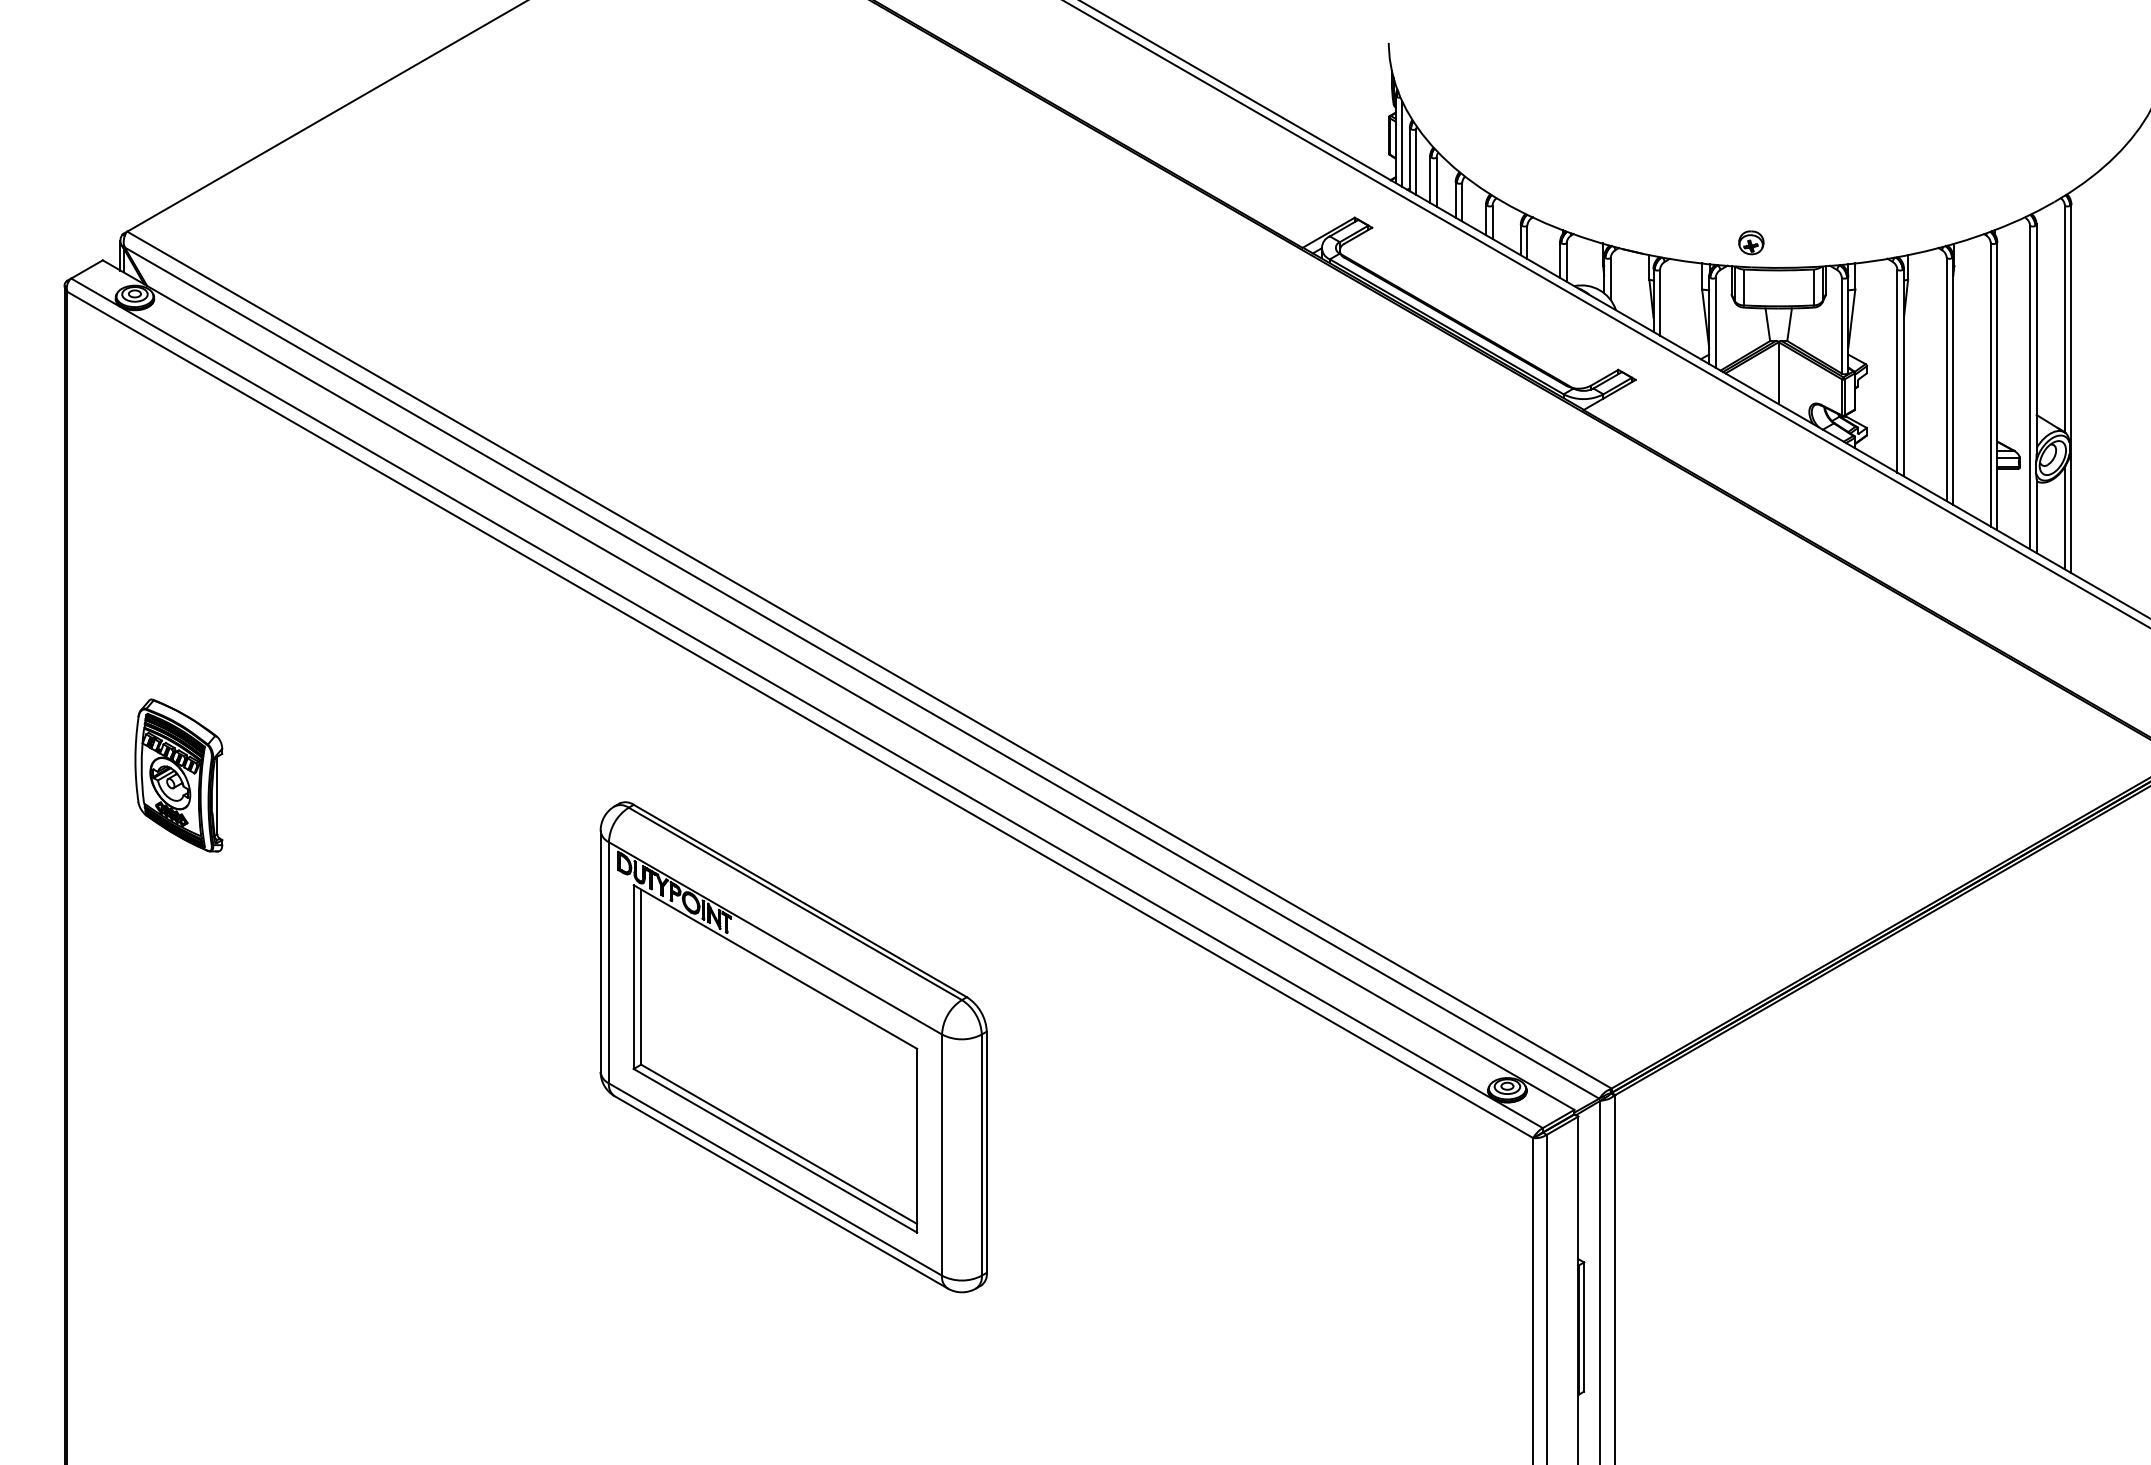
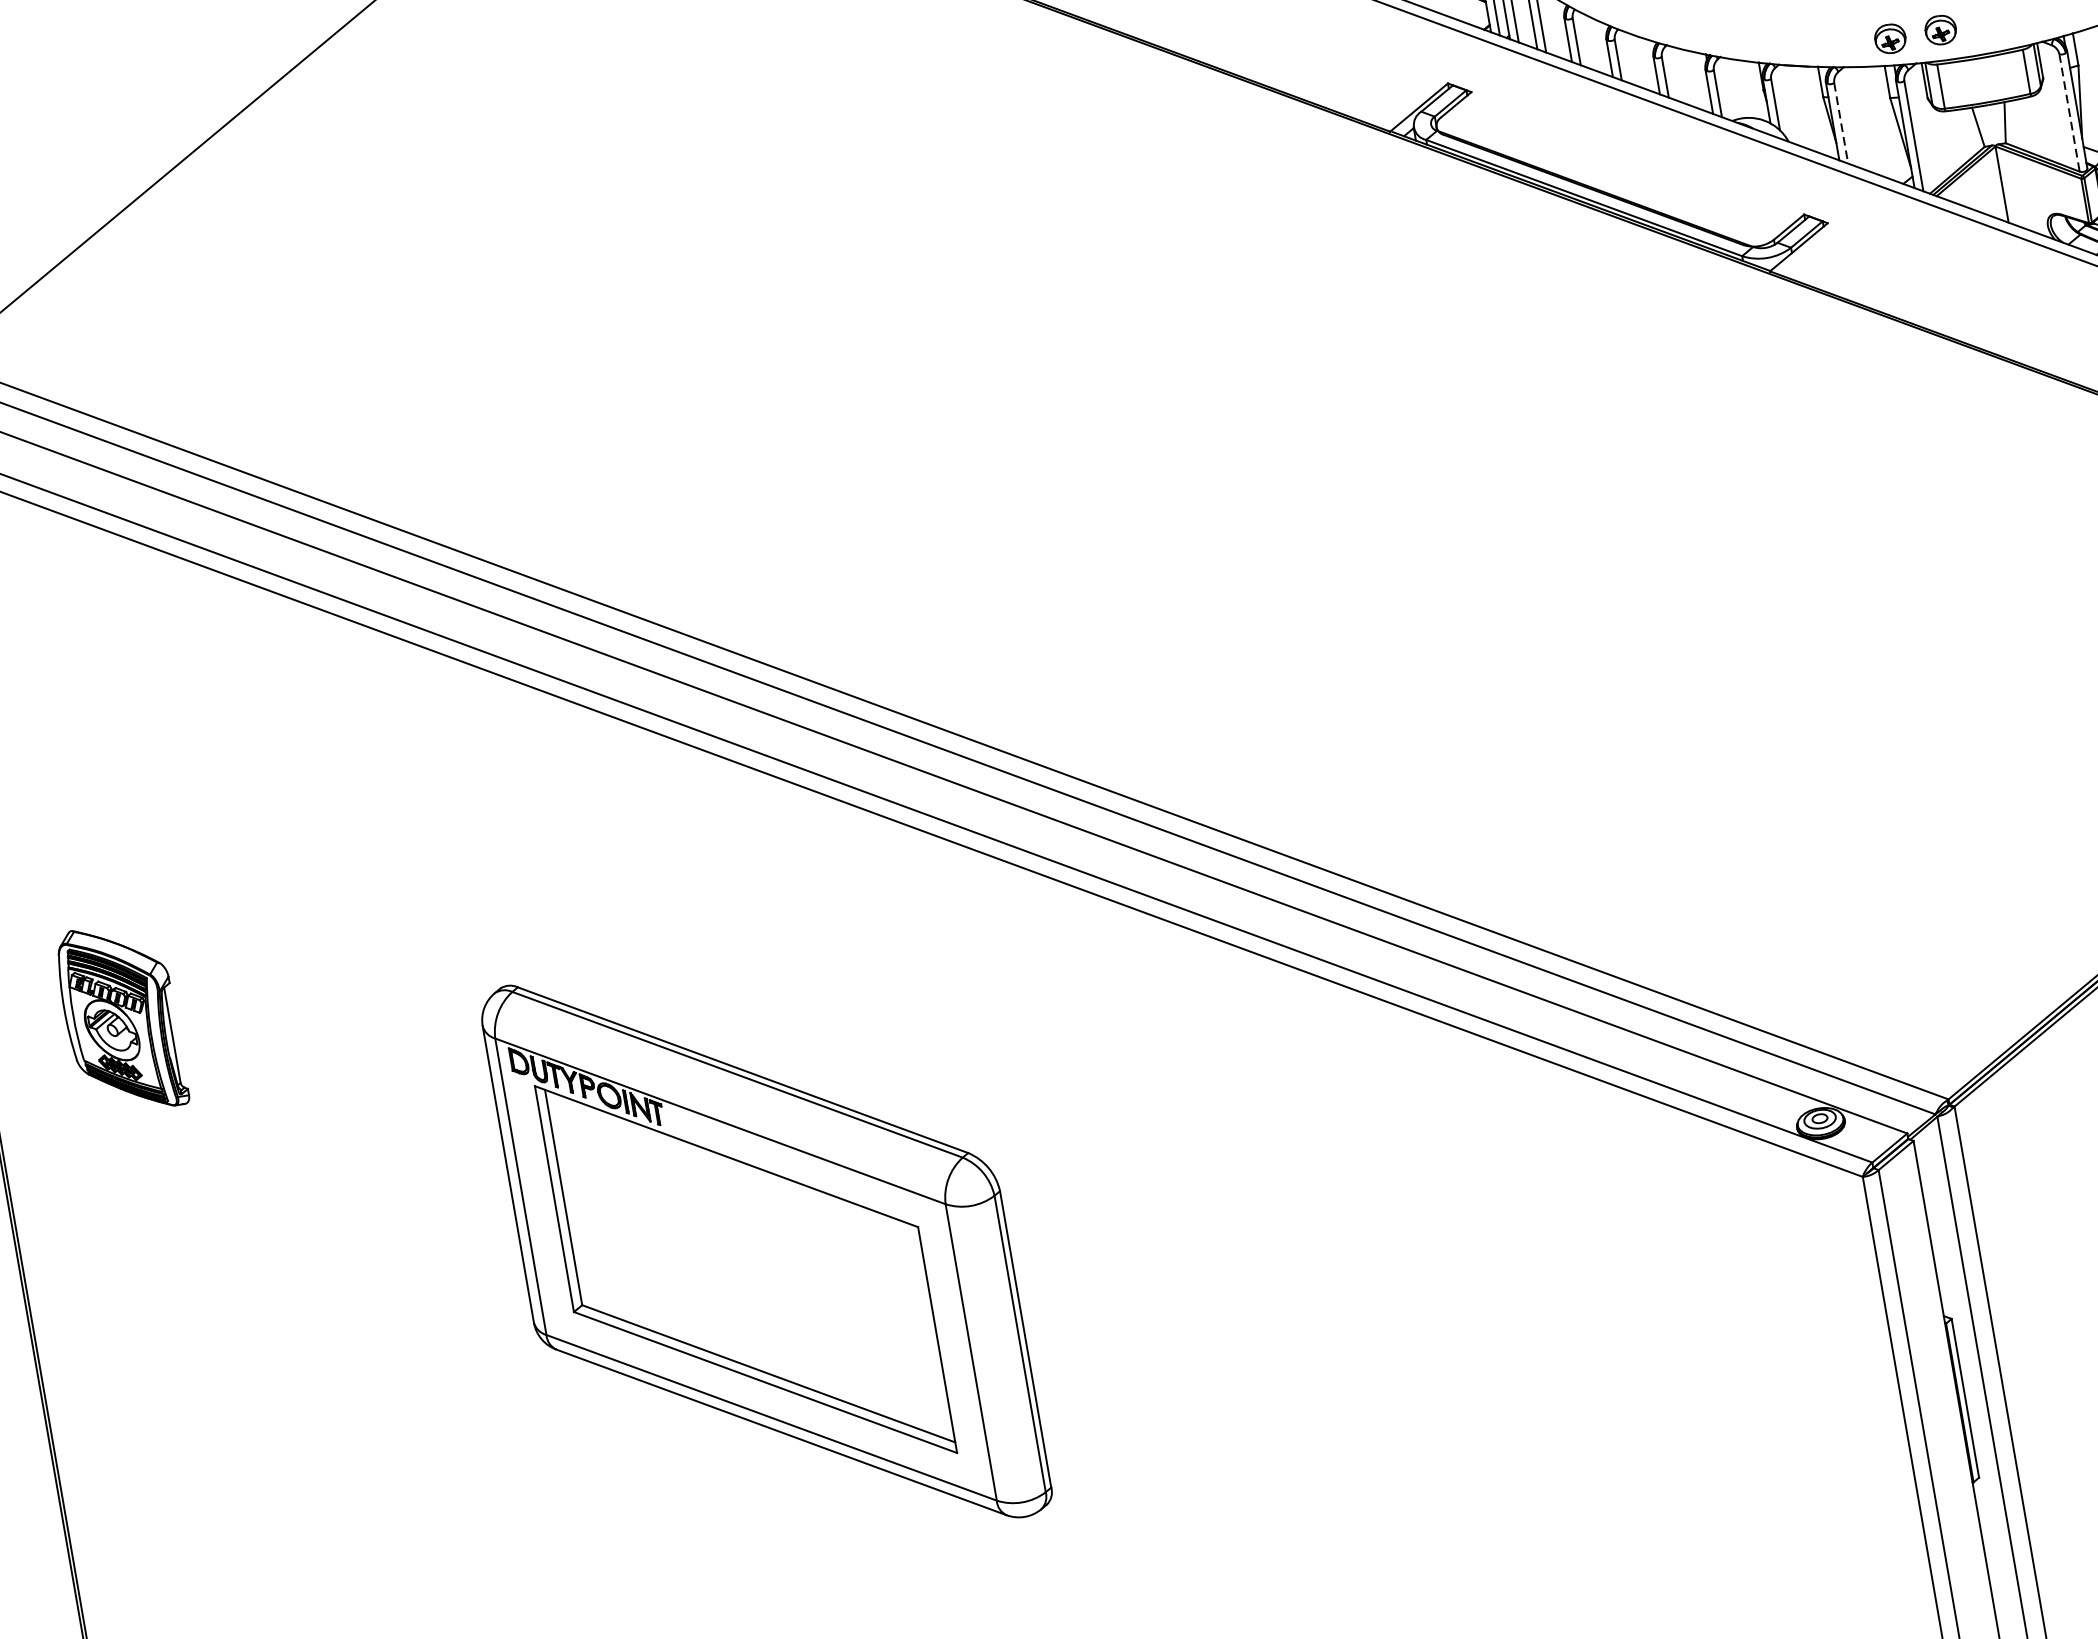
part: (1710, 242) -> (1890, 38), added
line: (1660, 302) -> (1841, 122), solid -> dashed
line: (1841, 325) -> (2069, 112), solid -> dashed
part: (793, 1047) -> (765, 1251), moved

